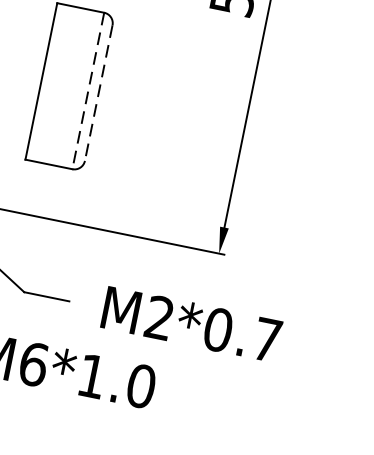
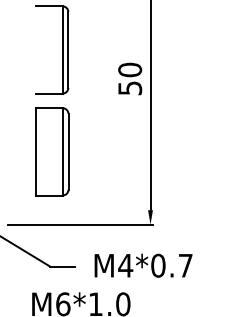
line: (88, 90) -> (62, 151), dashed -> solid
line: (98, 92) -> (68, 151), dashed -> solid
text: (159, 317) -> (125, 265), M2*0.7 -> M4*0.7

